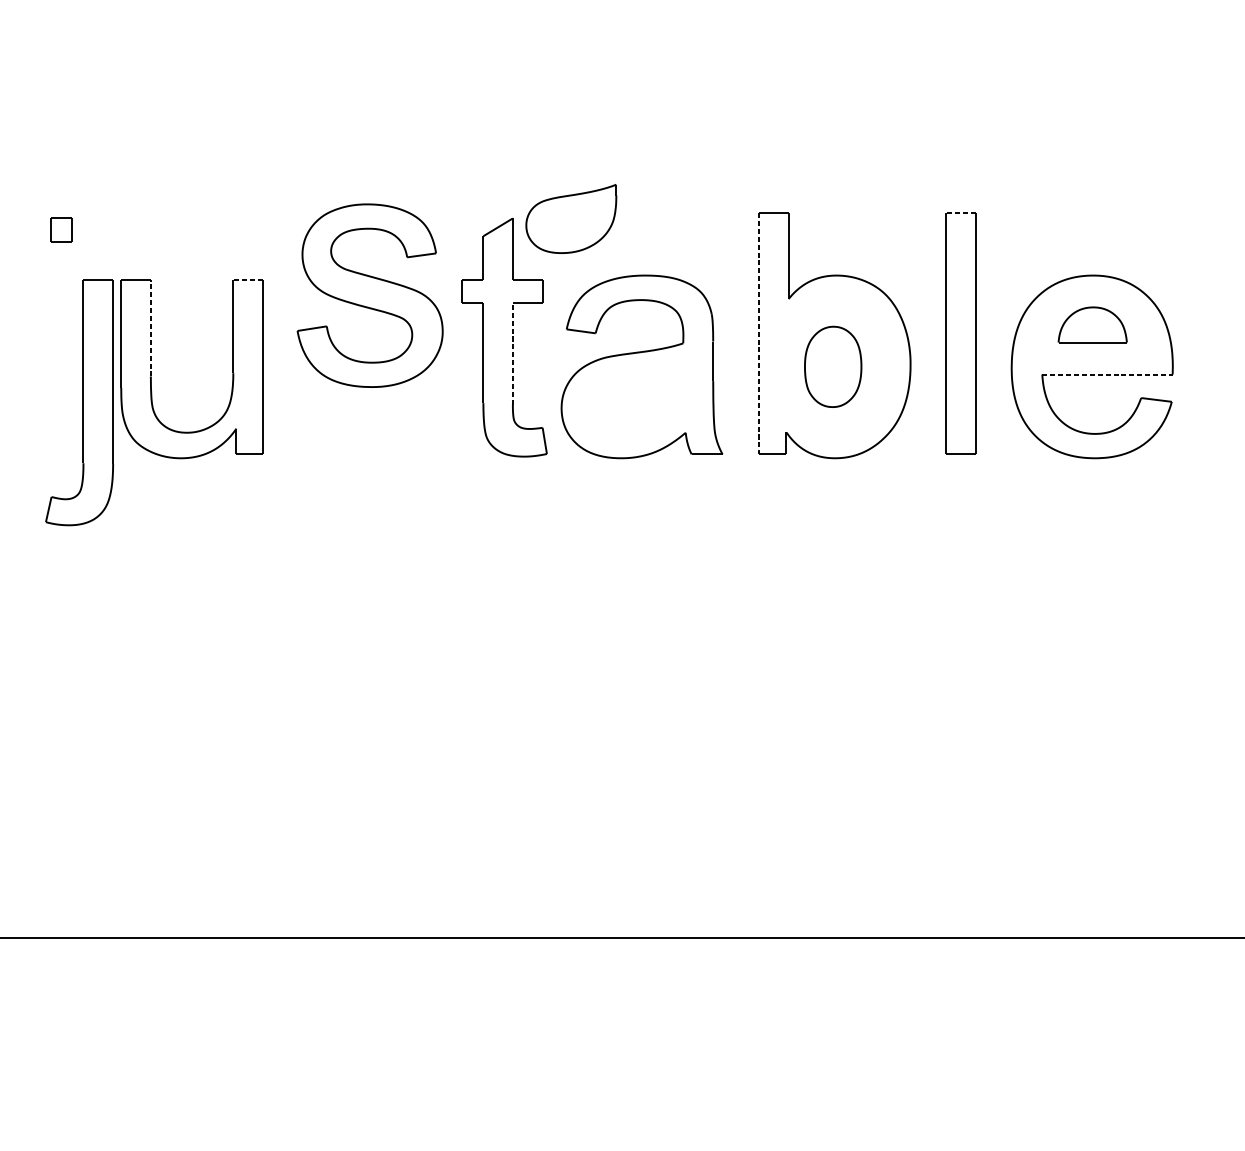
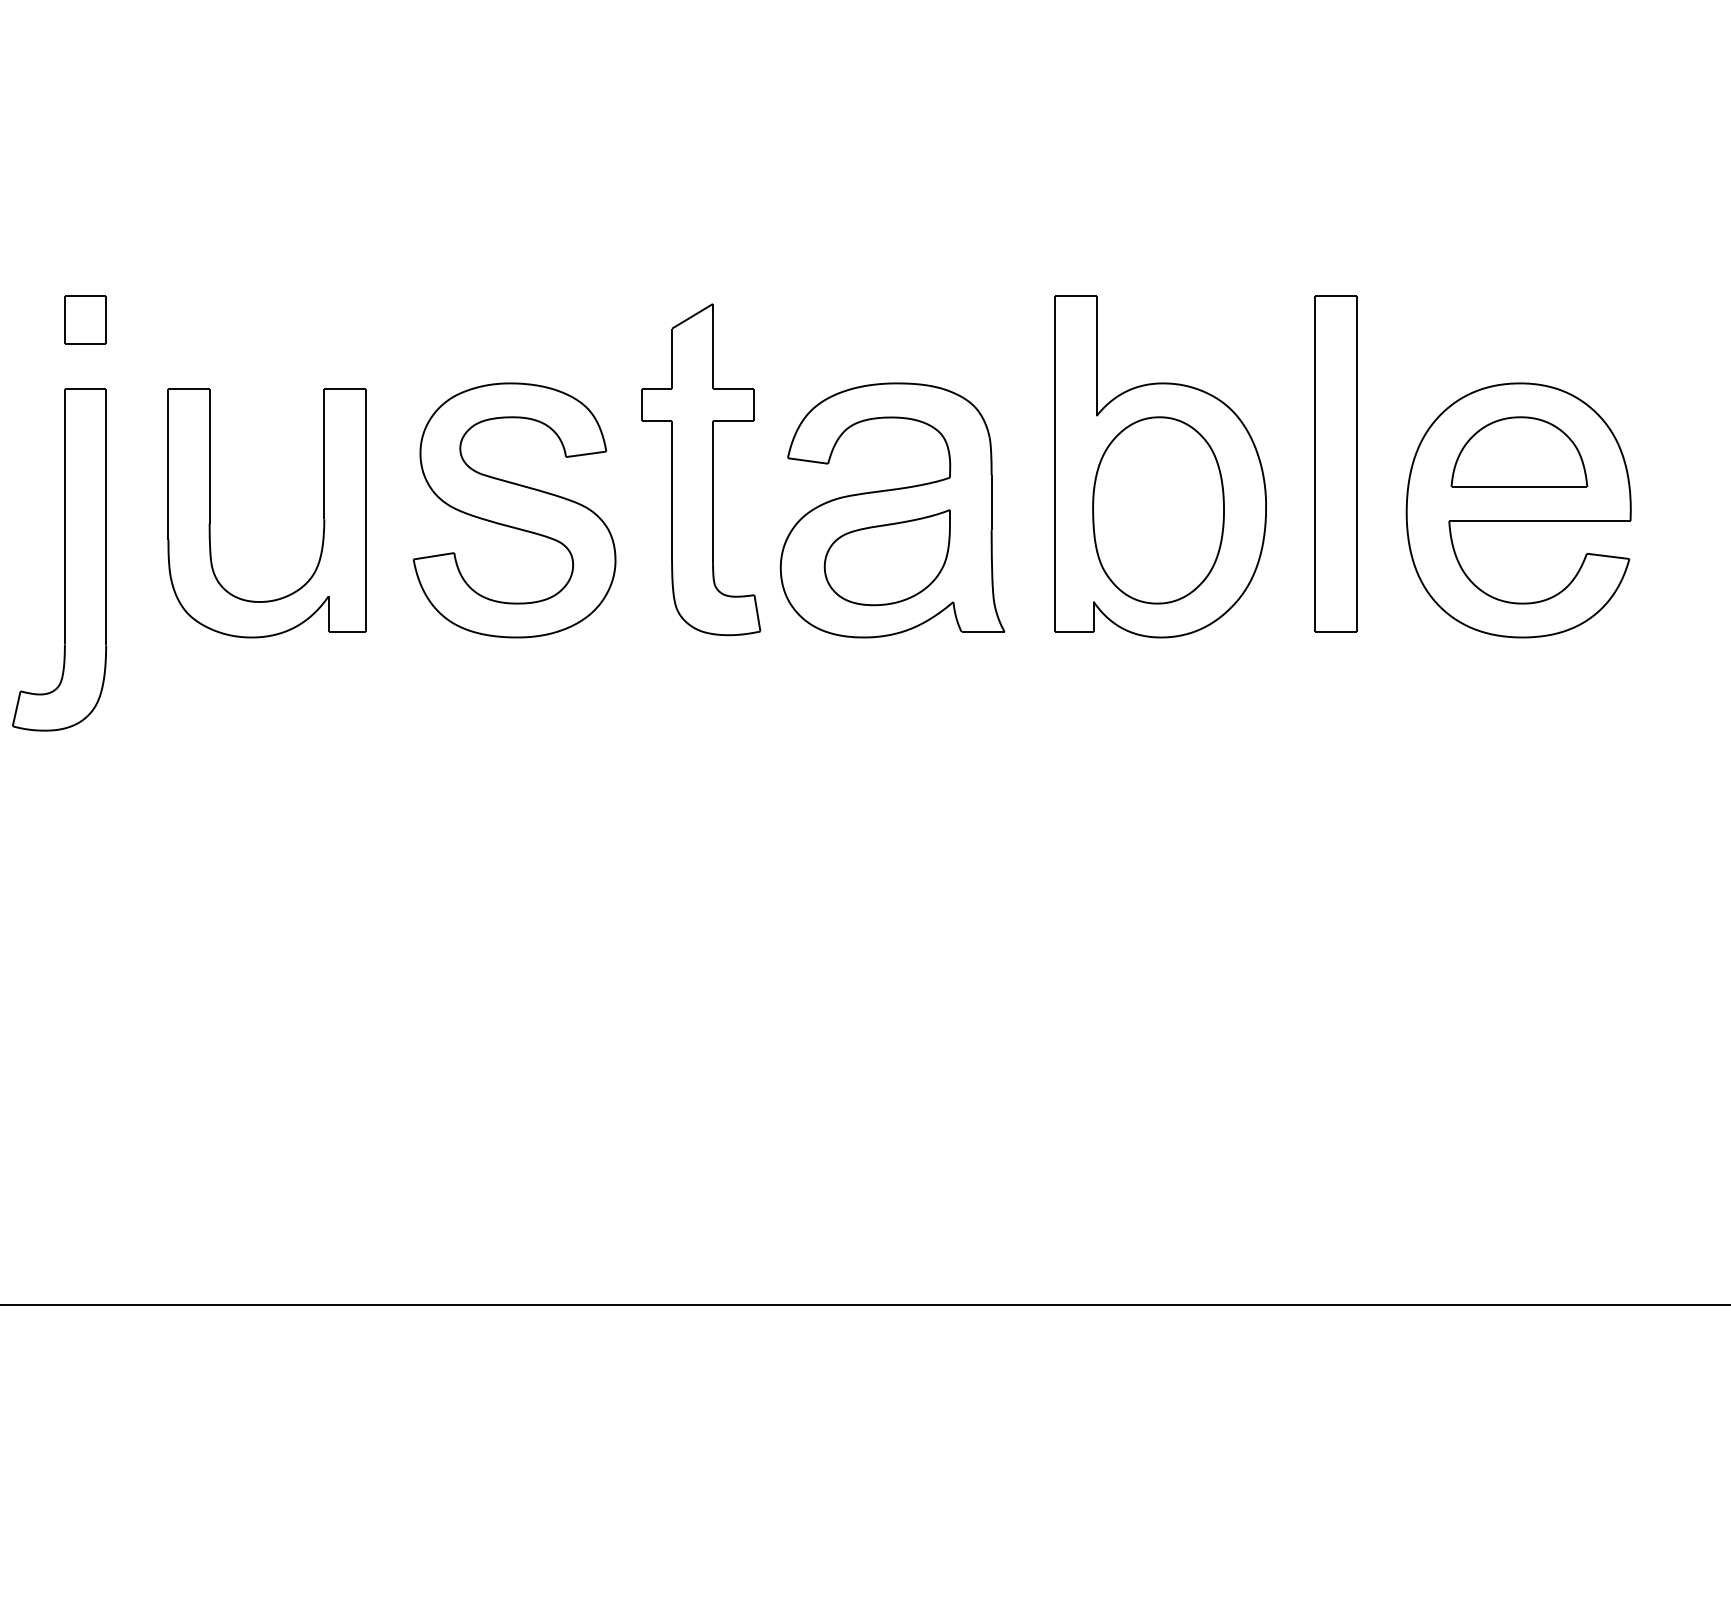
line: (960, 213) -> (1335, 296), dashed -> solid
part: (570, 218) -> (886, 557), moved
part: (61, 229) -> (85, 319), size x1.43
line: (247, 279) -> (344, 388), dashed -> solid
part: (370, 295) -> (514, 510), moved
part: (1092, 324) -> (1519, 451), size x1.43
line: (150, 327) -> (209, 455), dashed -> solid
line: (759, 333) -> (1055, 464), dashed -> solid
line: (513, 353) -> (713, 491), dashed -> solid
part: (833, 366) -> (1158, 510), size x1.67
line: (1107, 374) -> (1539, 521), dashed -> solid
part: (79, 402) -> (59, 559), moved

